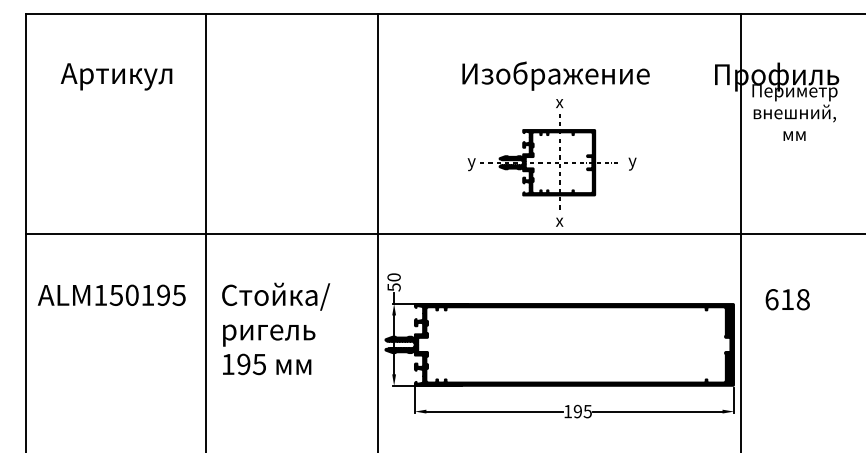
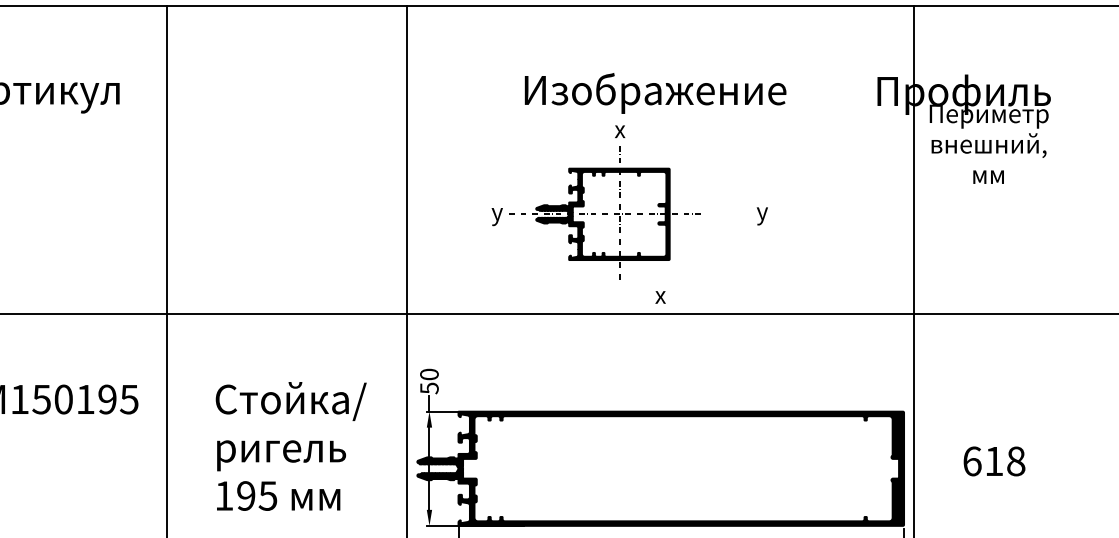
part: (542, 154) -> (596, 202), moved
text: (787, 299) -> (994, 461), moved
text: (276, 328) -> (291, 445), moved

